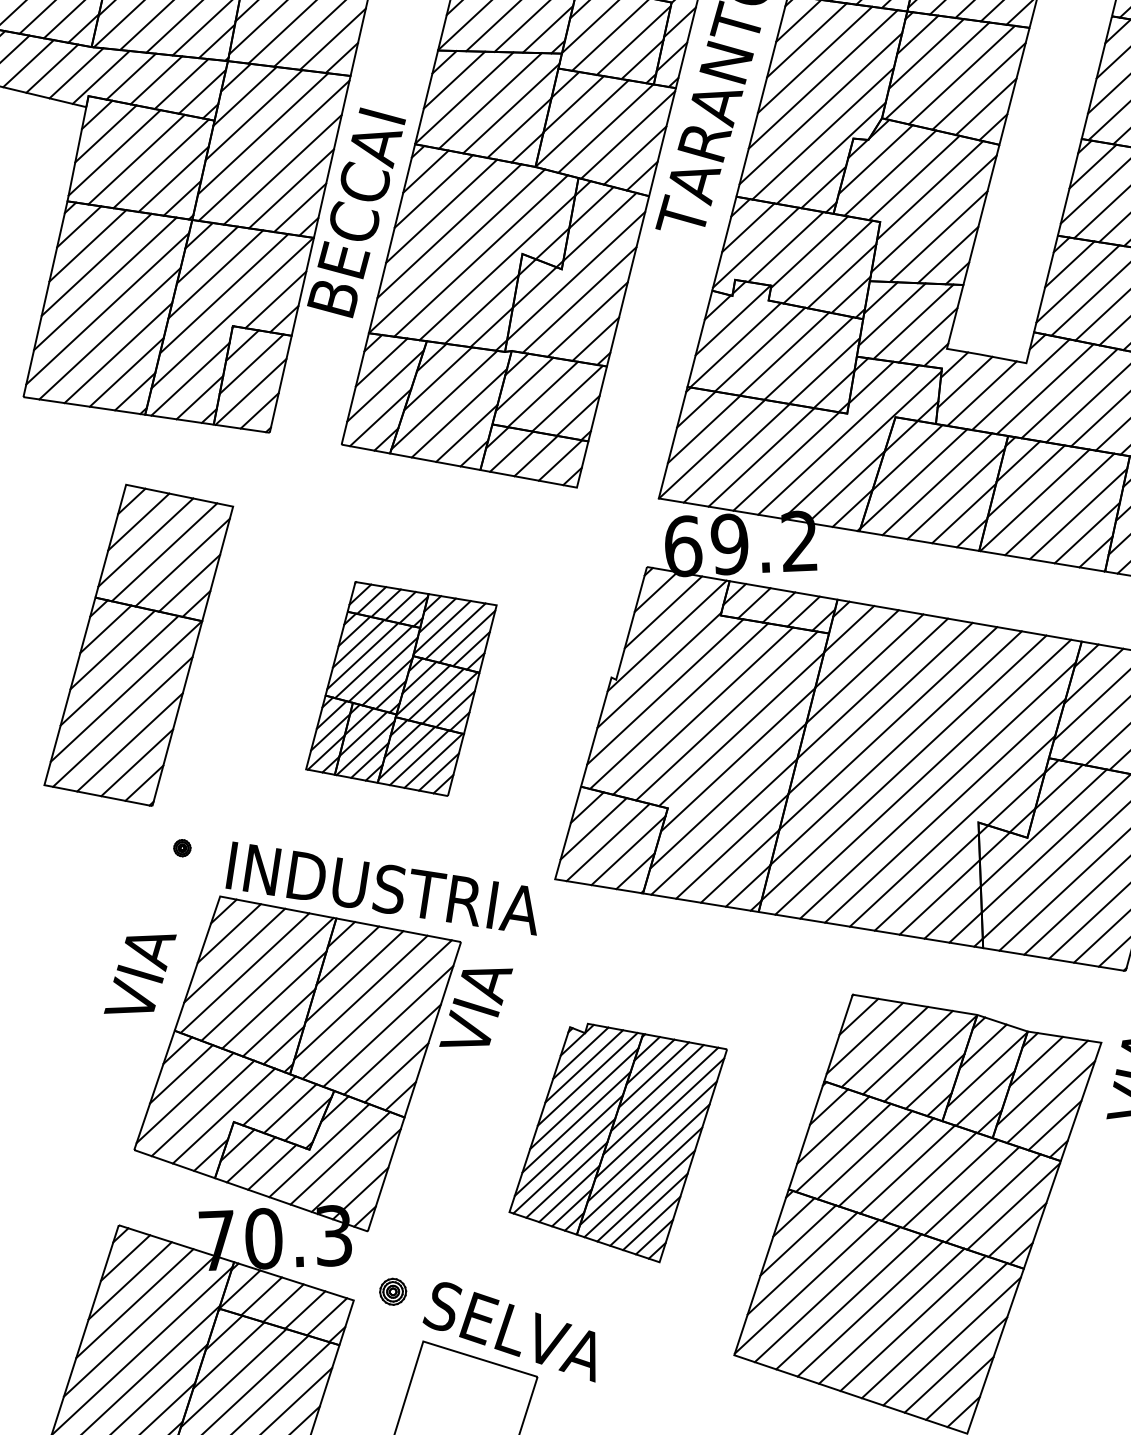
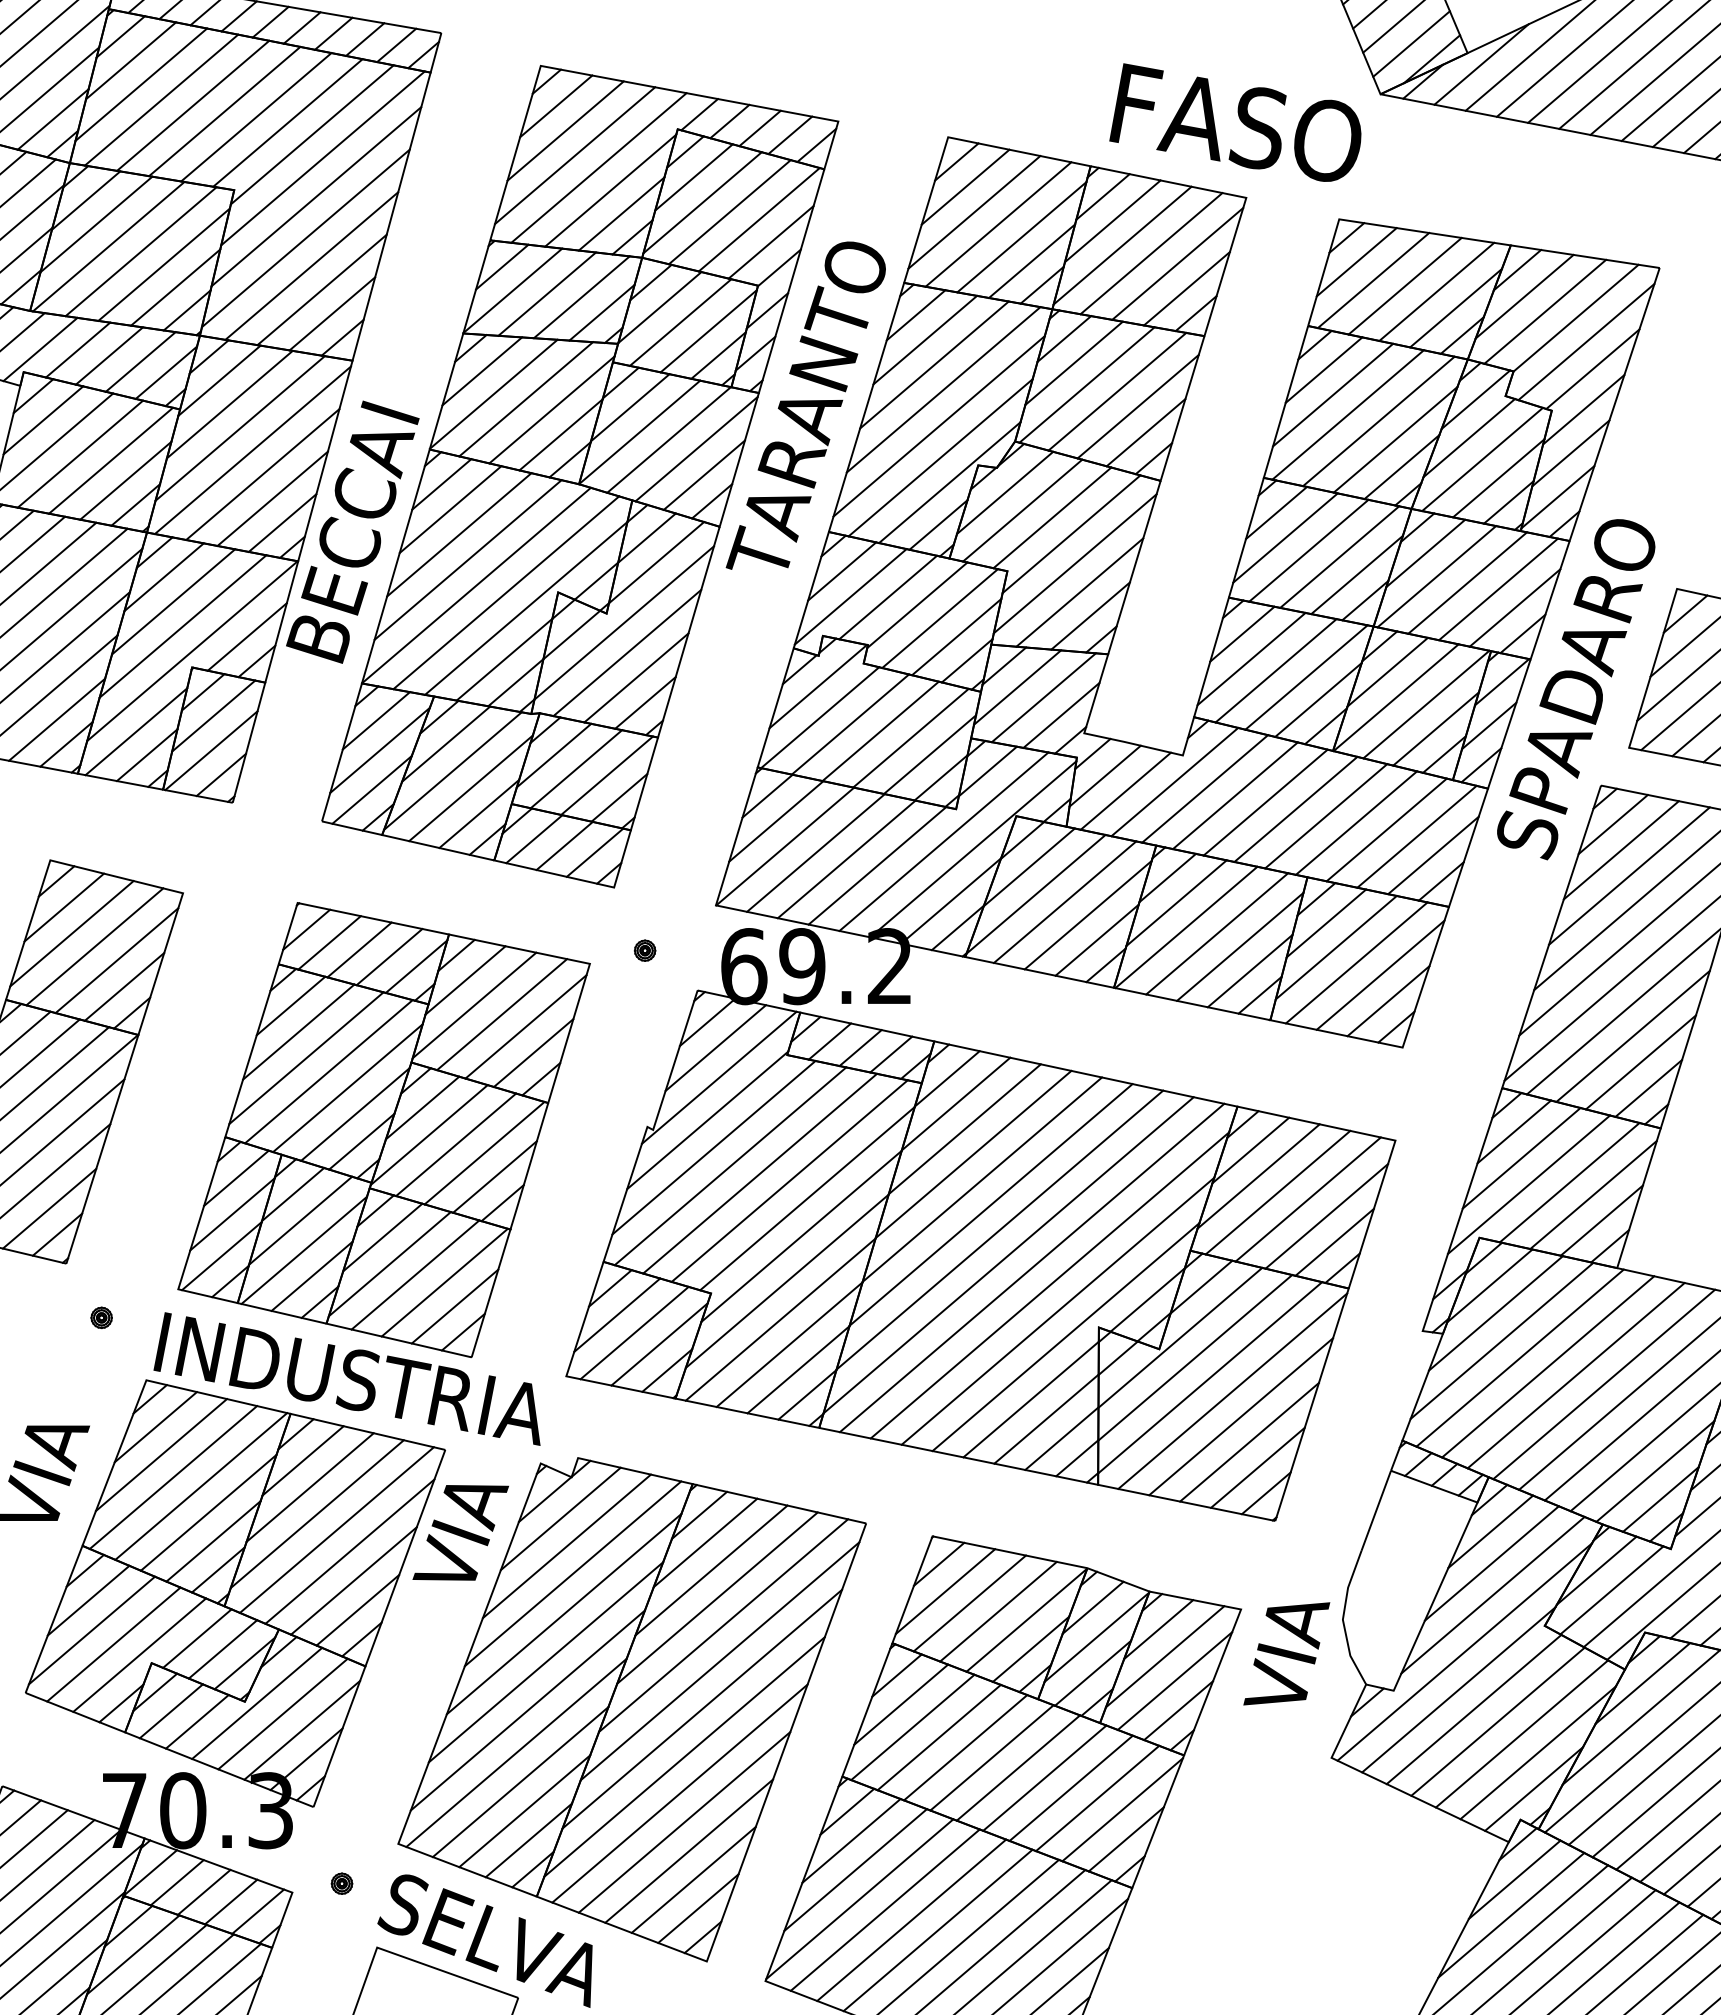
part: (603, 536) -> (644, 950), added
part: (401, 689) -> (383, 1130), size x1.67
part: (618, 1142) -> (631, 1709), size x1.67
part: (392, 1291) -> (341, 1883), size x0.62

